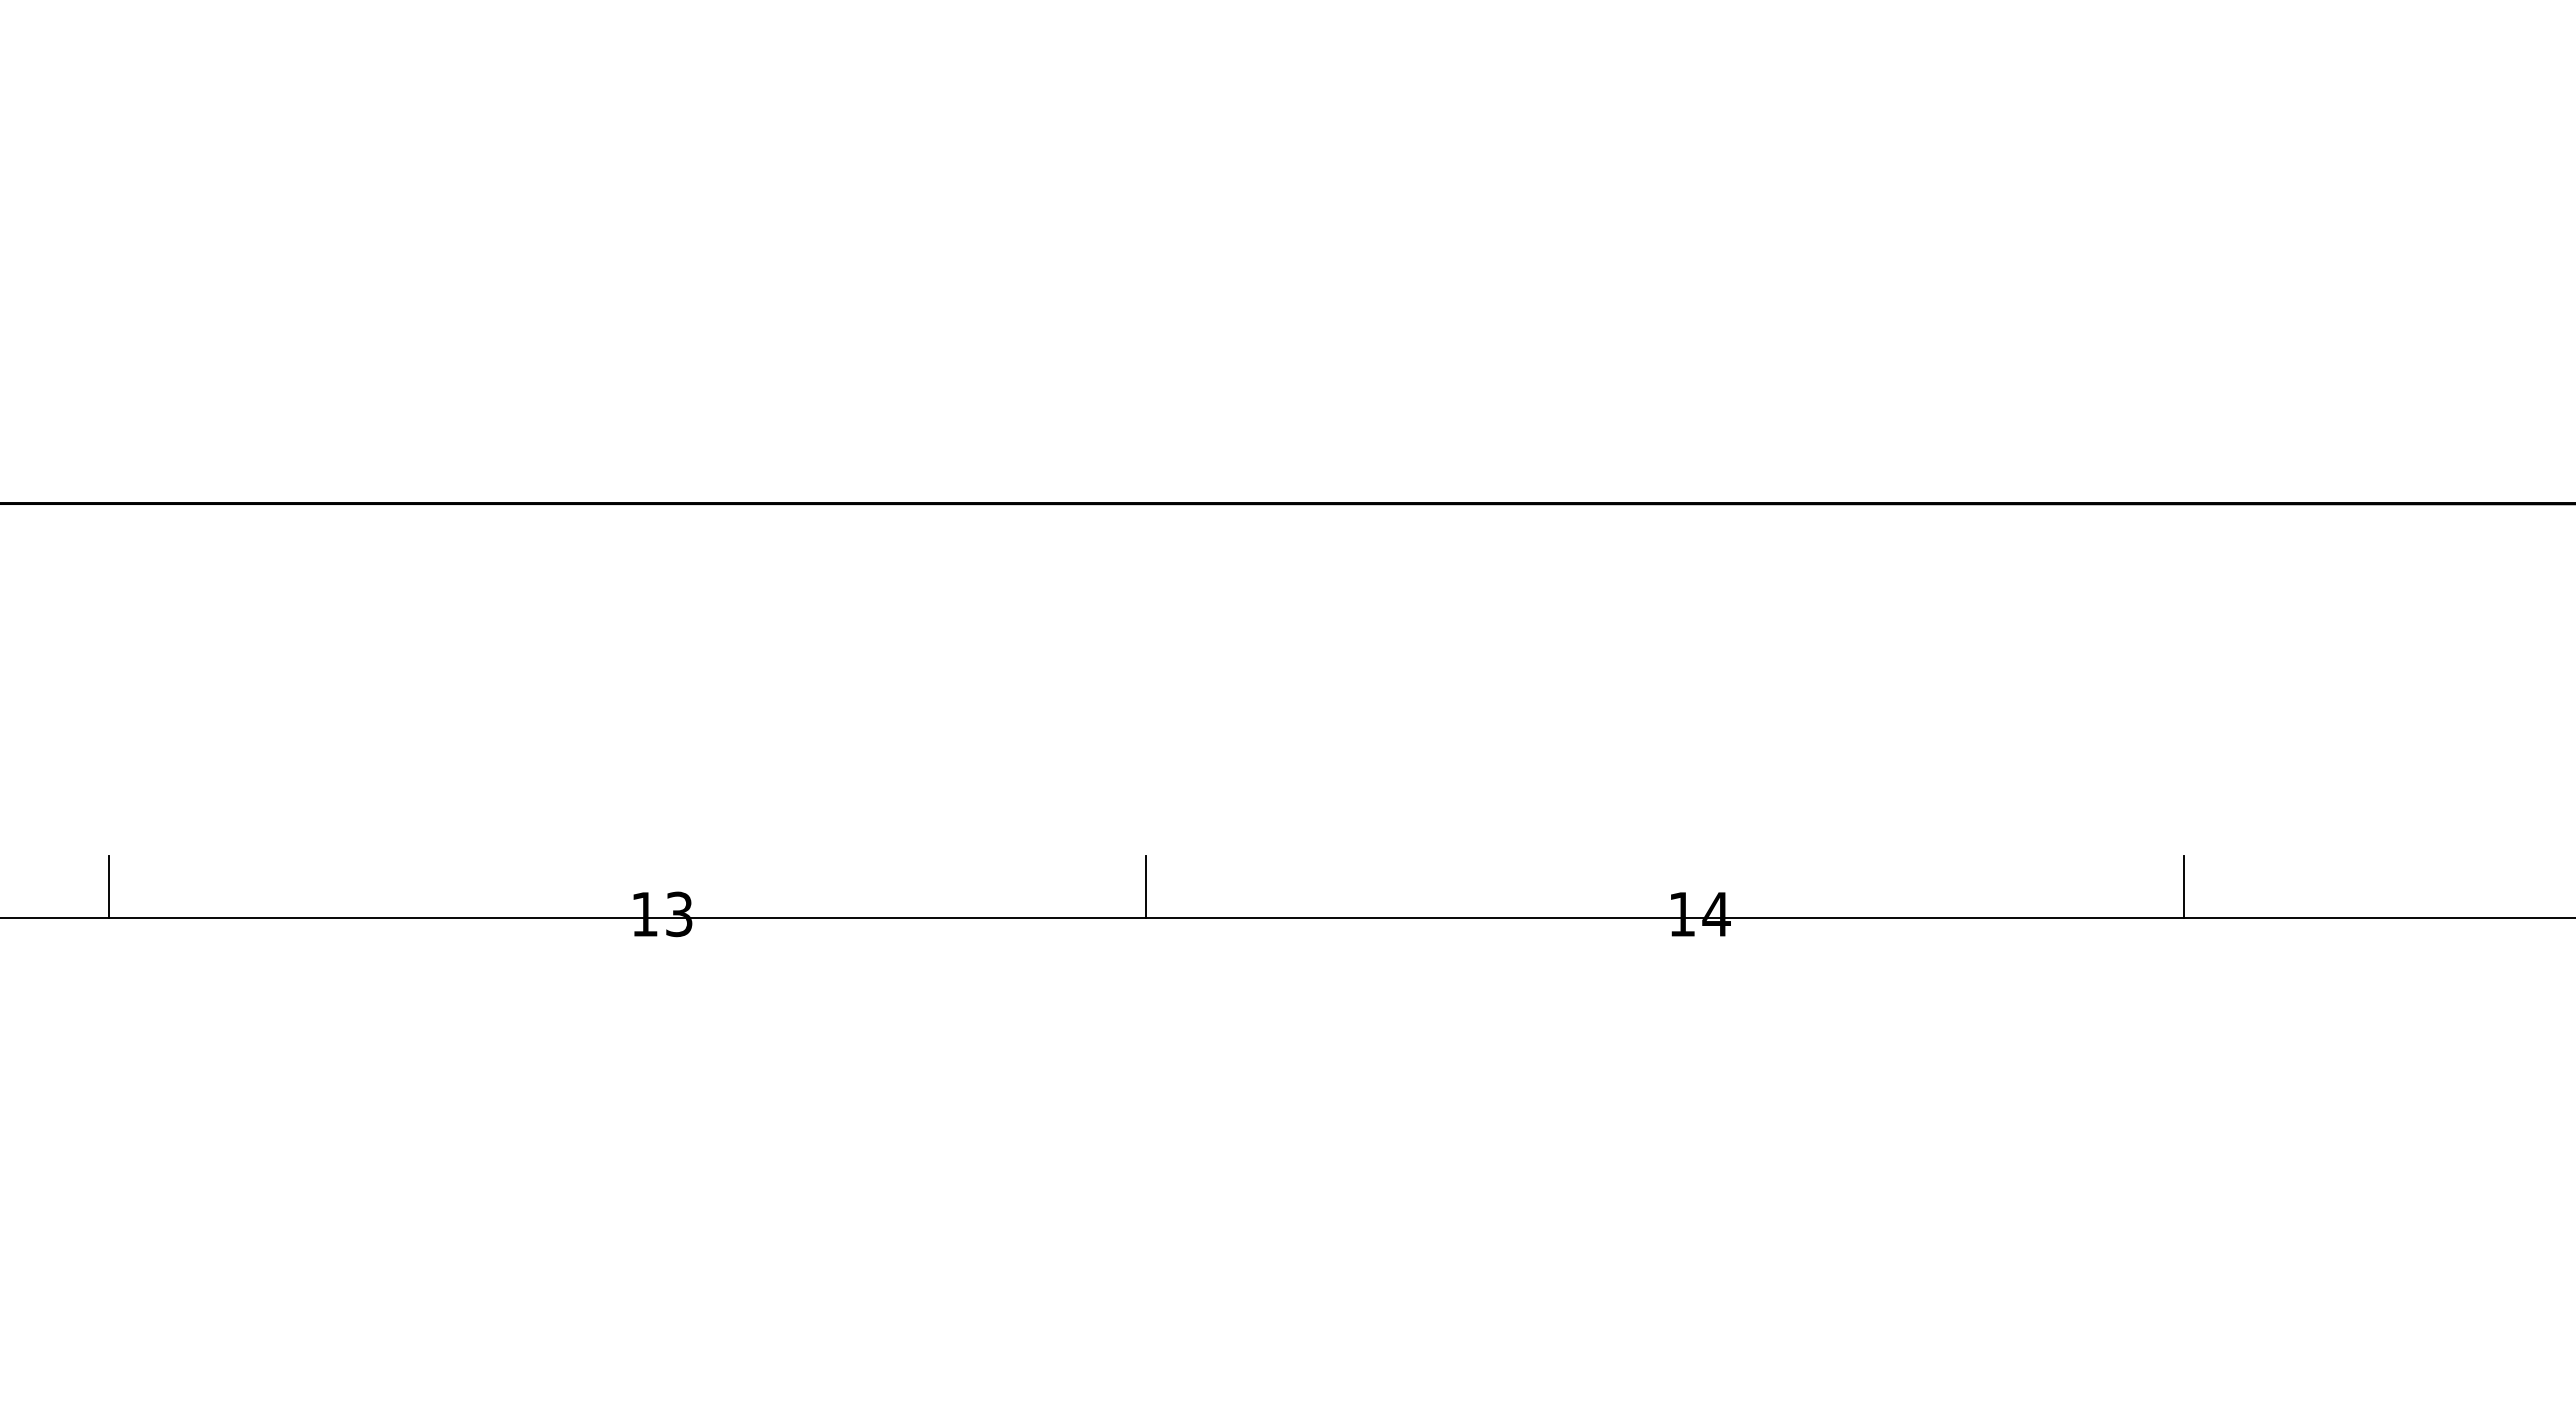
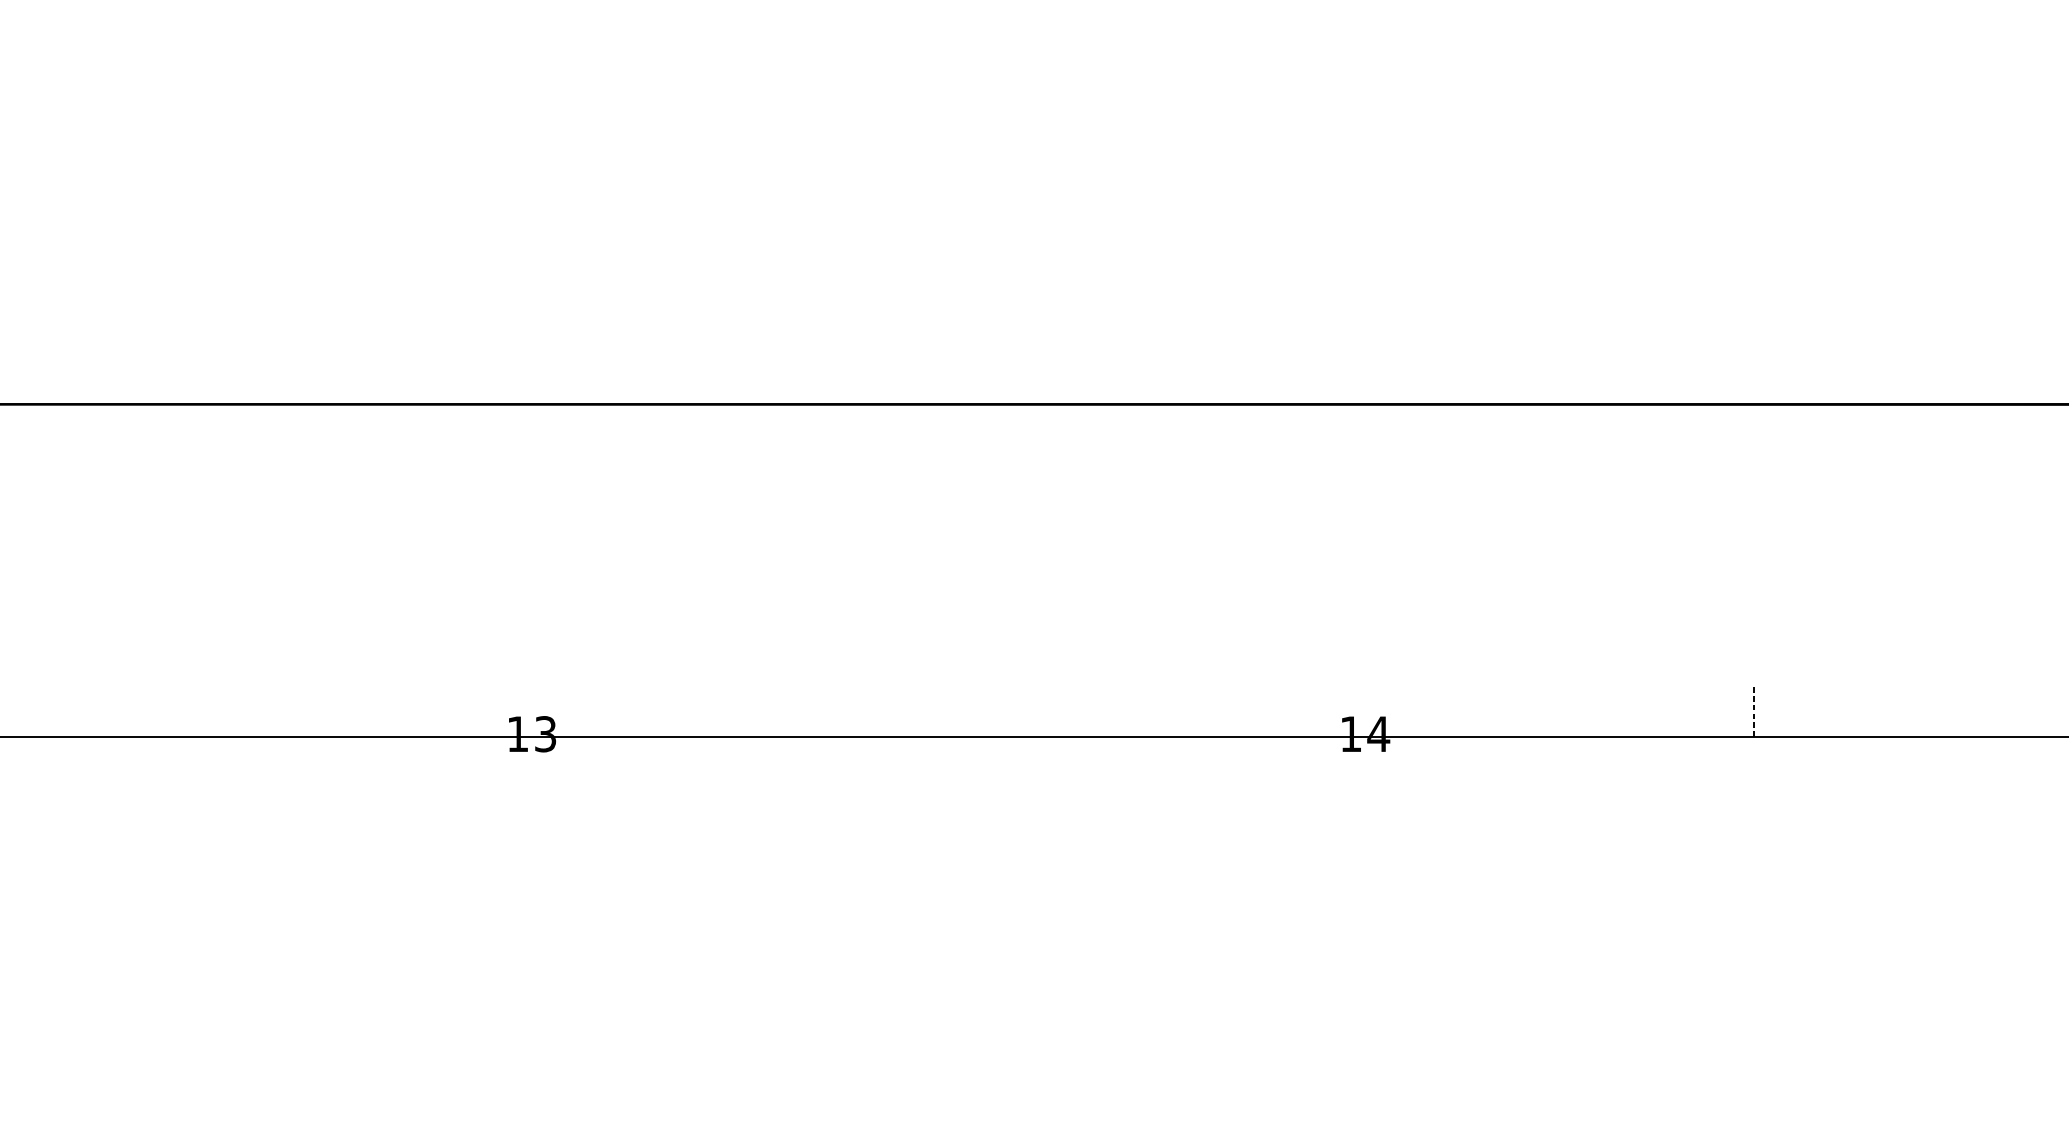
line: (109, 886) -> (88, 711), removed
line: (1146, 886) -> (920, 711), removed
line: (2183, 887) -> (1753, 712), solid -> dashed

